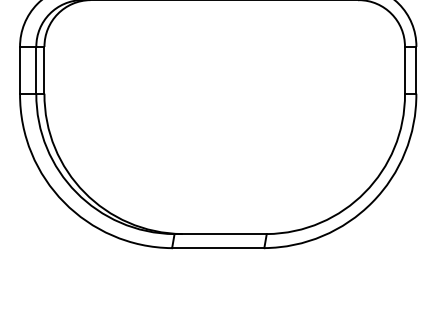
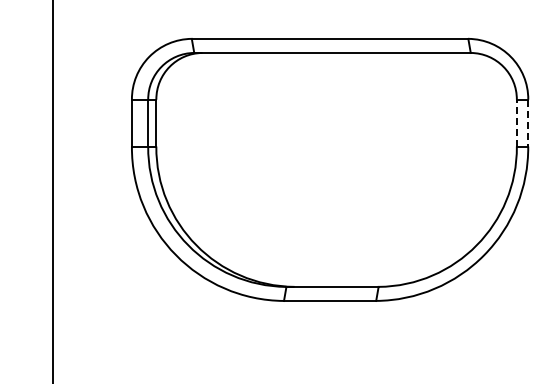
line: (404, 69) -> (516, 122), solid -> dashed
line: (416, 70) -> (528, 123), solid -> dashed

